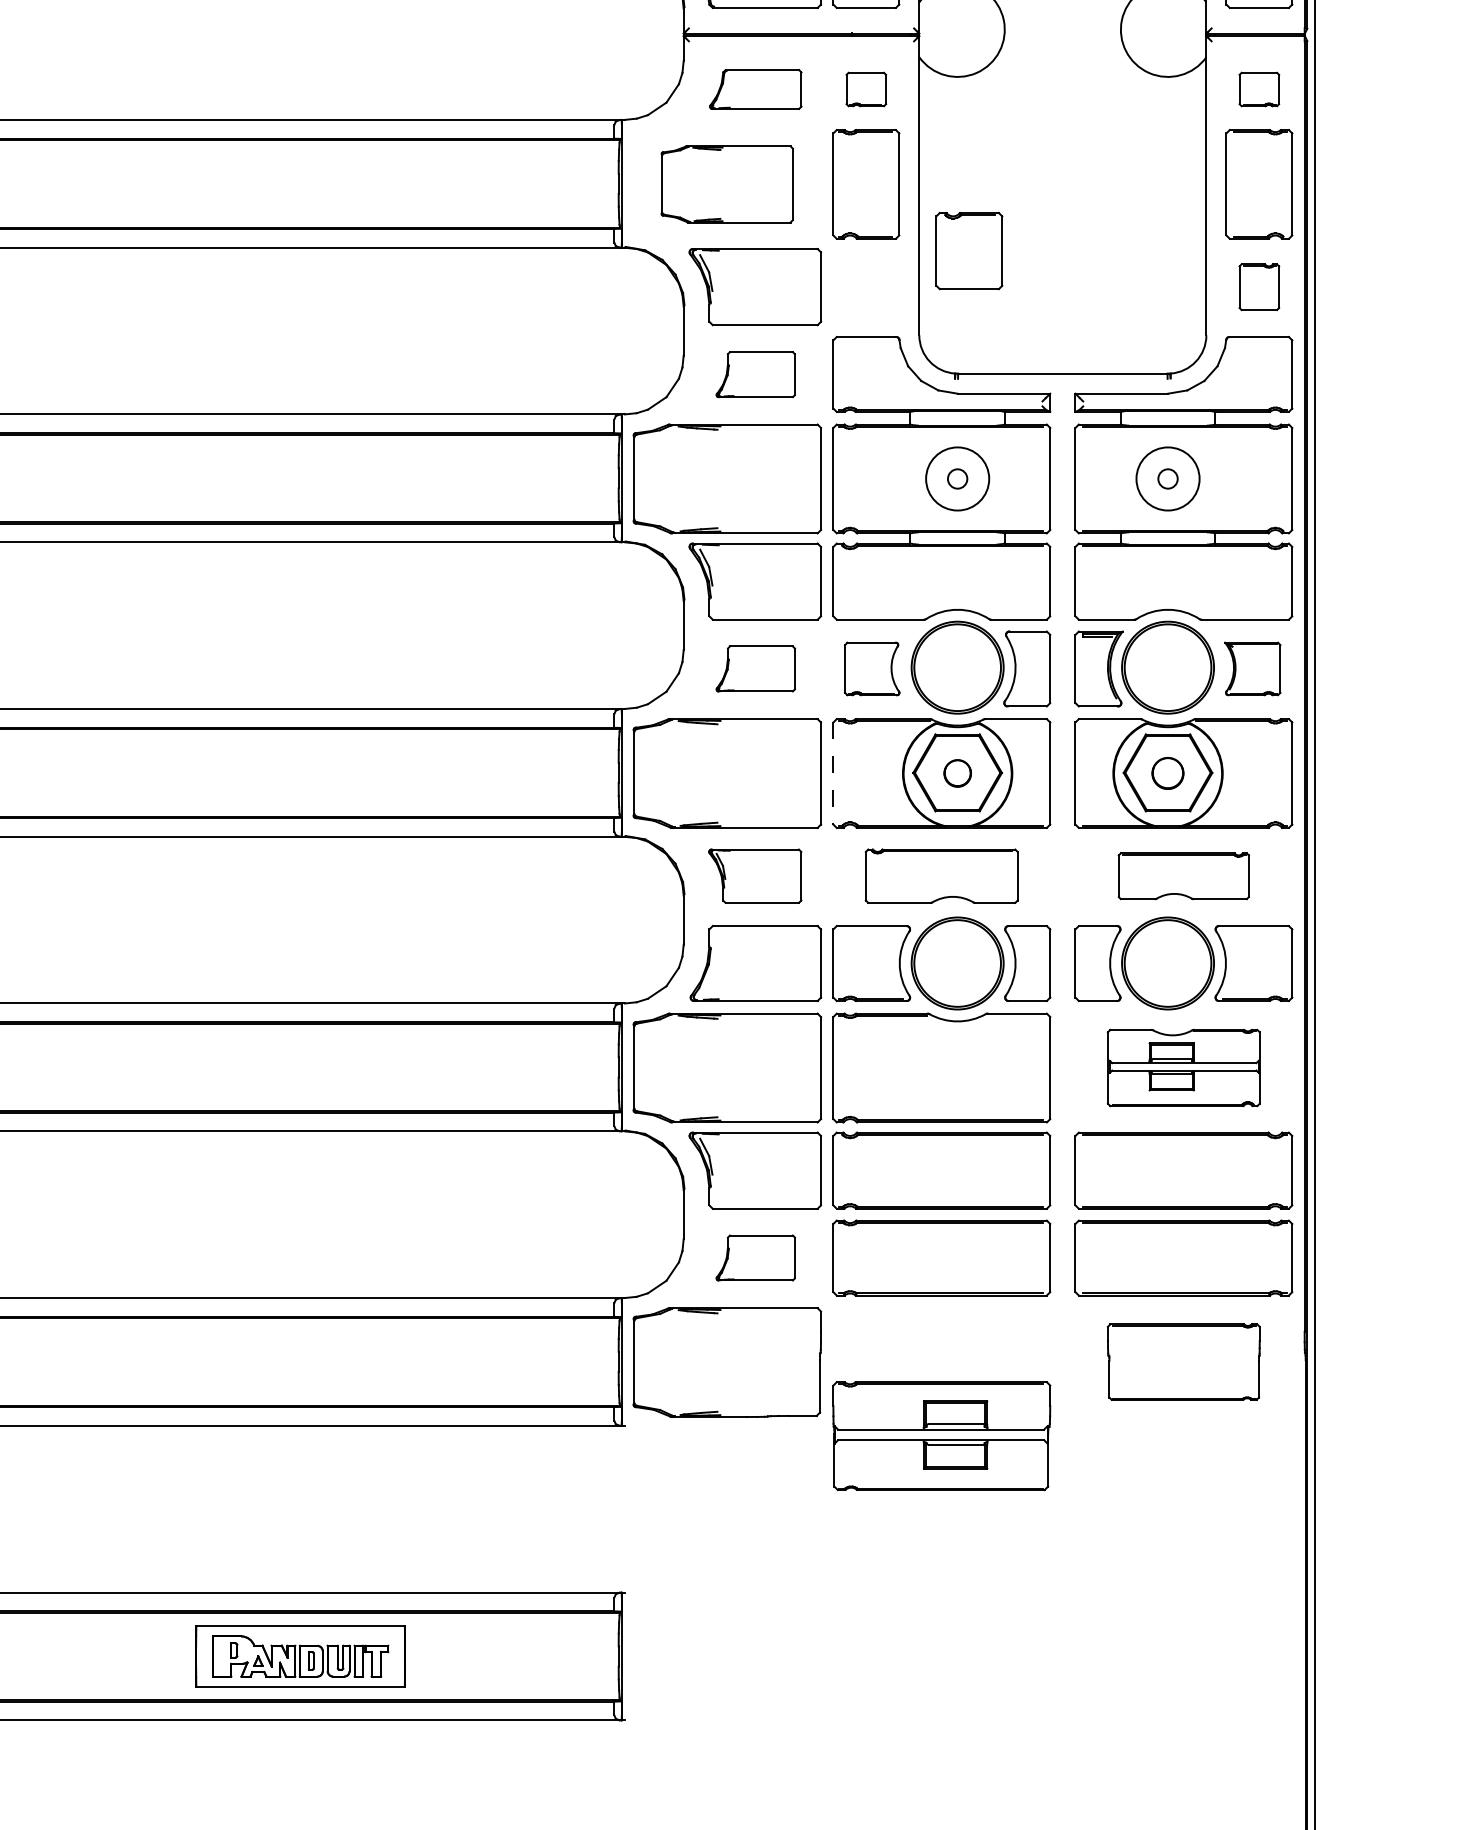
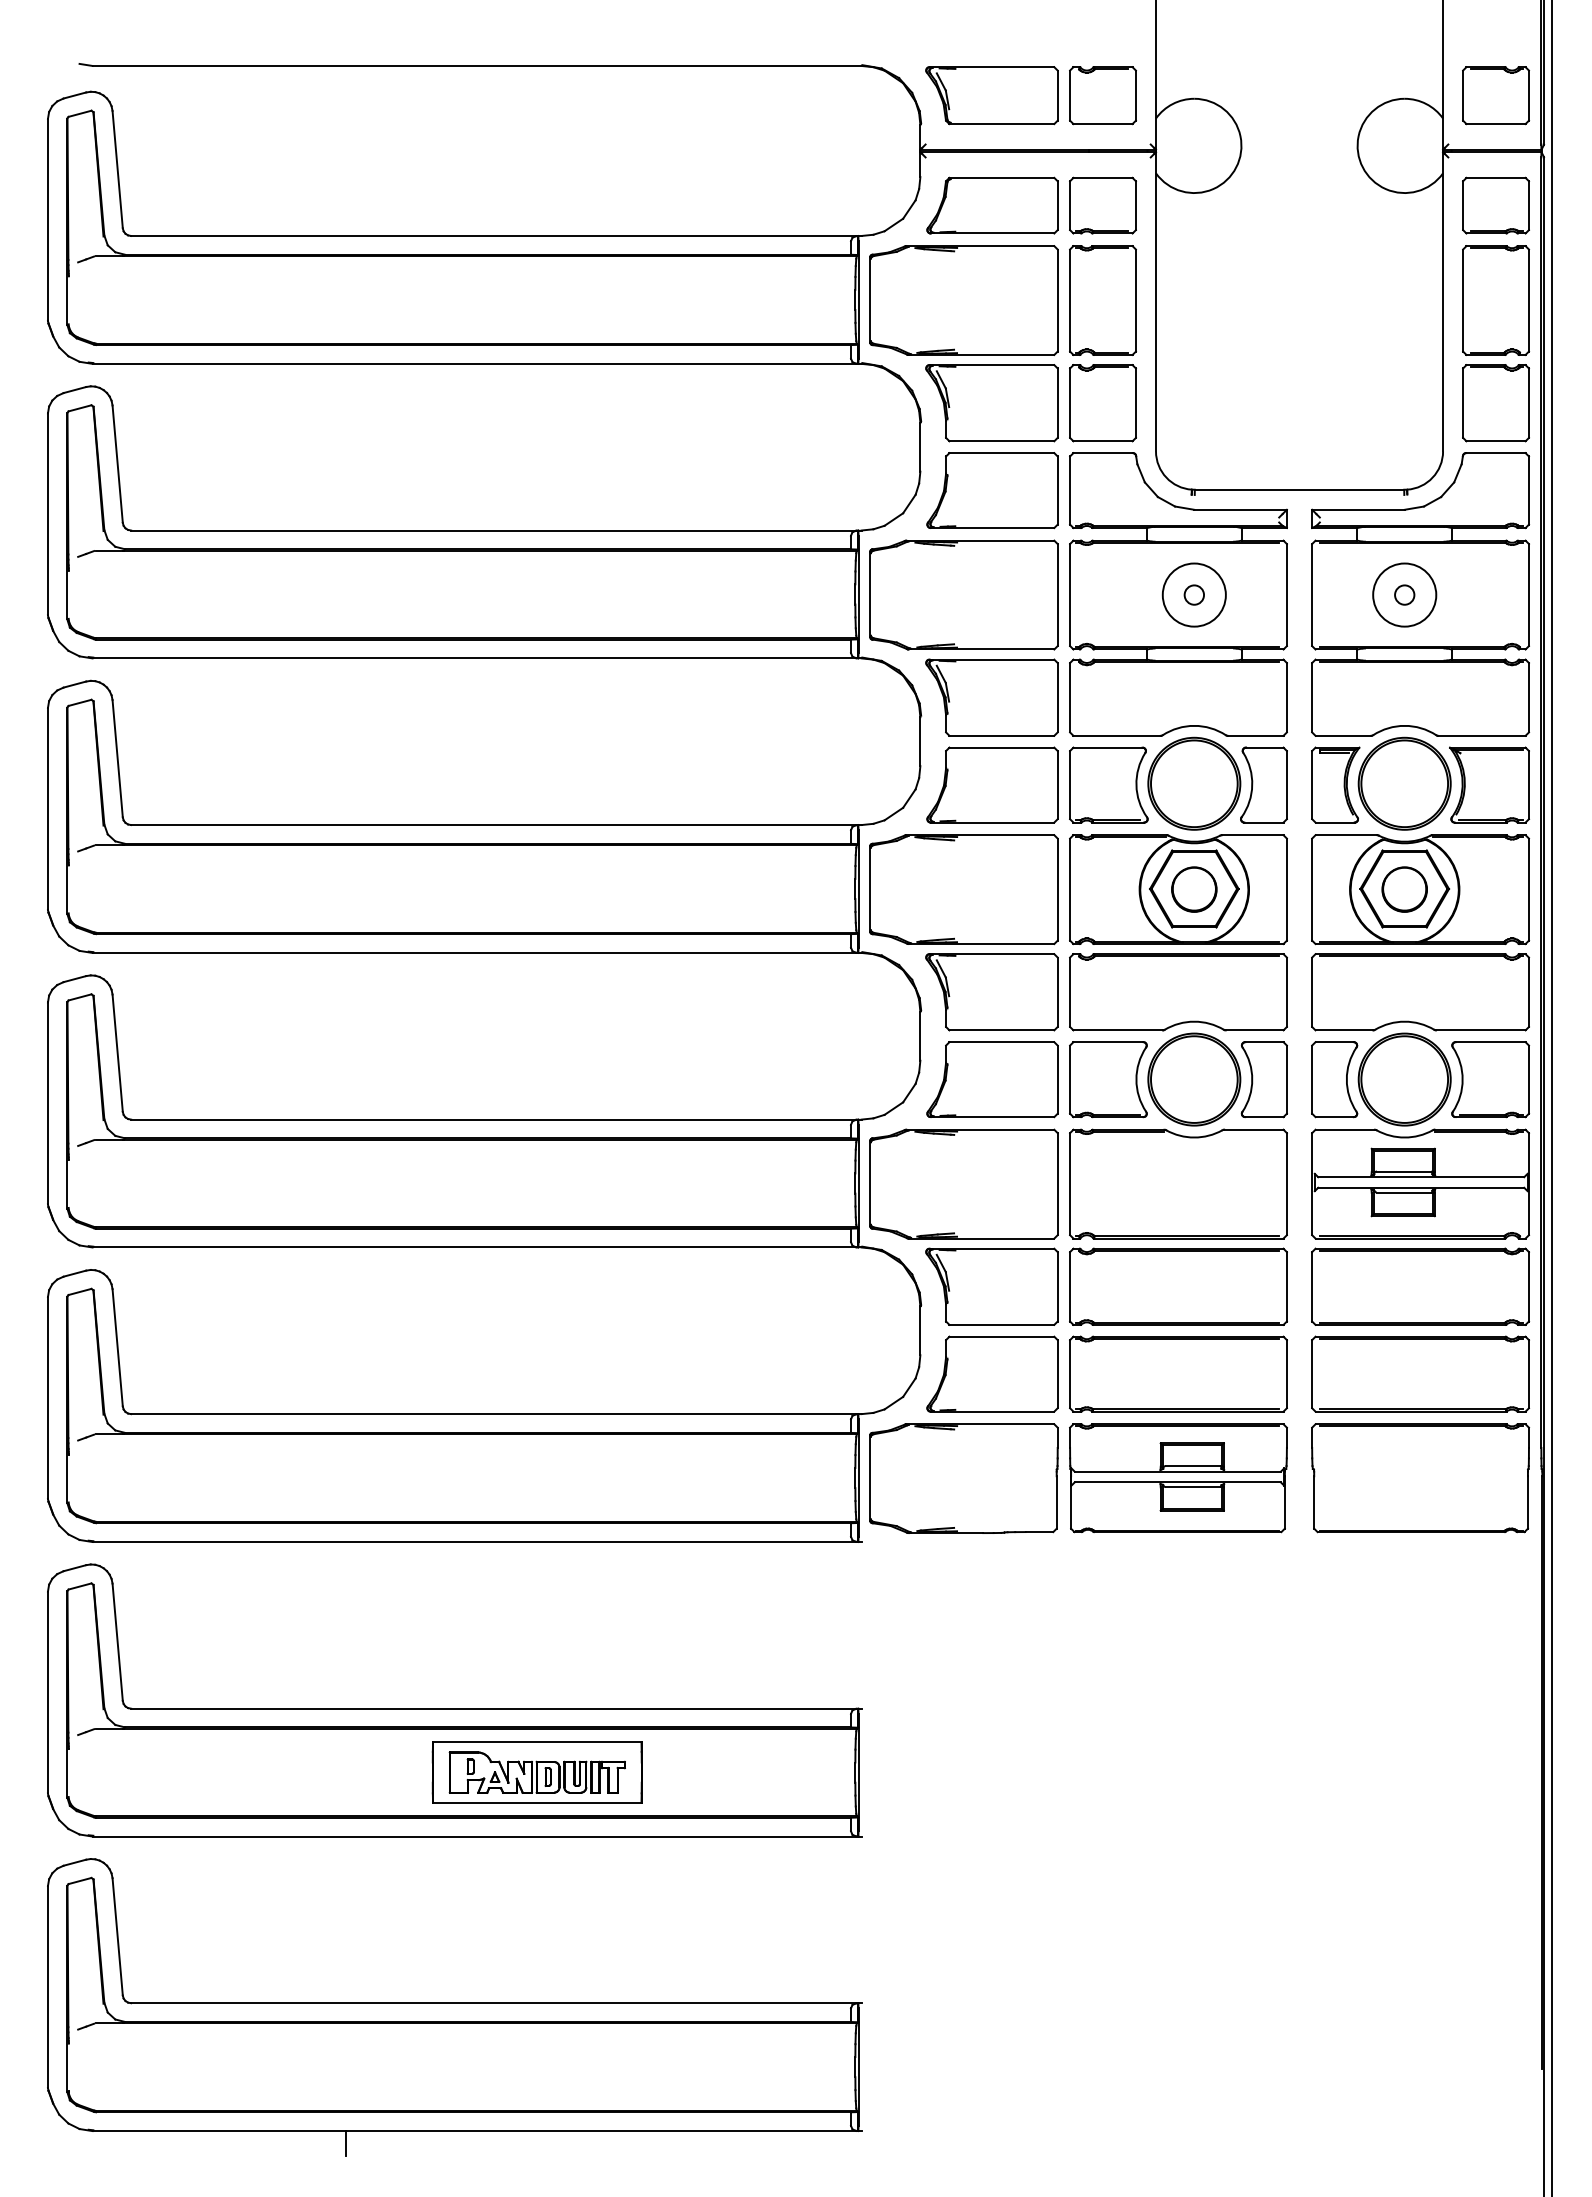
part: (755, 89) -> (992, 205), size x1.43
part: (865, 89) -> (1102, 205), size x1.67
part: (1258, 89) -> (1495, 205), size x1.67
part: (726, 184) -> (963, 300), size x1.43
part: (968, 251) -> (1102, 403), moved
part: (1258, 287) -> (1495, 403), size x1.67
part: (755, 374) -> (992, 490), size x1.67
part: (755, 668) -> (992, 784), size x1.67
part: (871, 668) -> (1108, 784), size x1.43
part: (1252, 668) -> (1489, 784), size x1.43
circle: (957, 773) -> (1194, 889), size x1.67
circle: (1167, 773) -> (1404, 889), size x1.43
line: (833, 774) -> (1070, 890), dashed -> solid
part: (754, 876) -> (991, 992), size x1.43
part: (941, 876) -> (1178, 992), size x1.43
part: (1183, 876) -> (1420, 992), size x1.67
part: (1183, 1067) -> (1420, 1183), size x1.43
part: (755, 1257) -> (992, 1373), size x1.67
part: (1183, 1362) -> (1420, 1478), size x1.43
part: (941, 1436) -> (1178, 1478), moved

